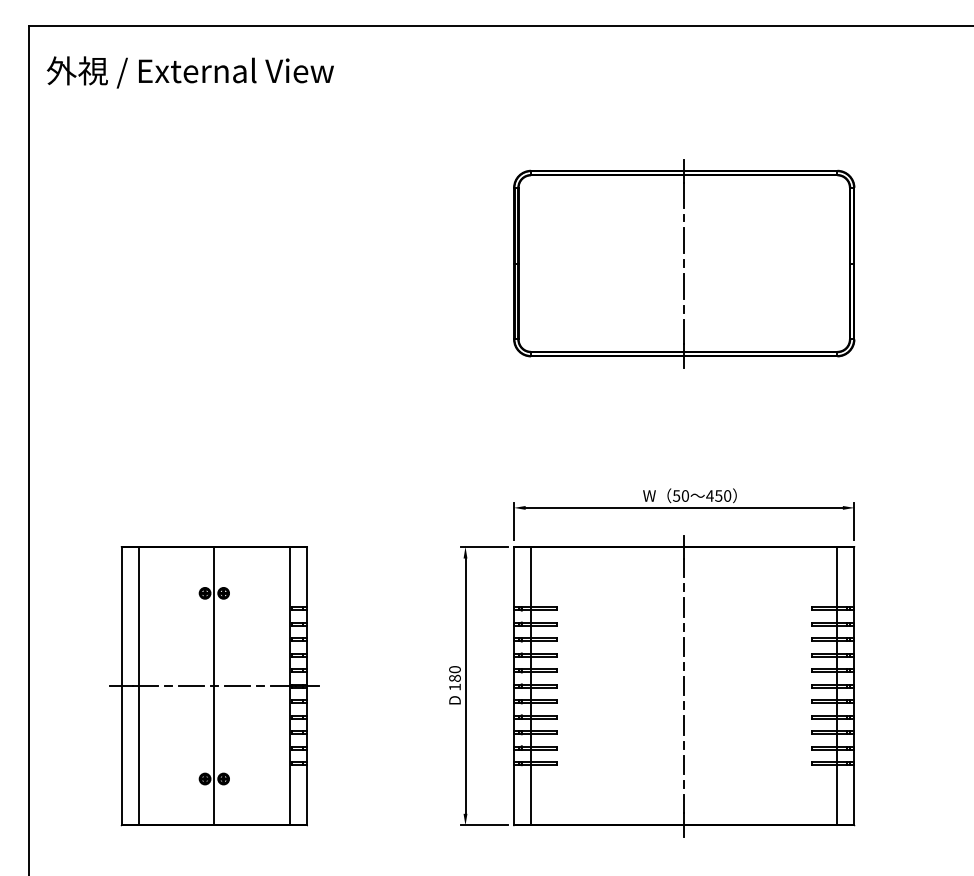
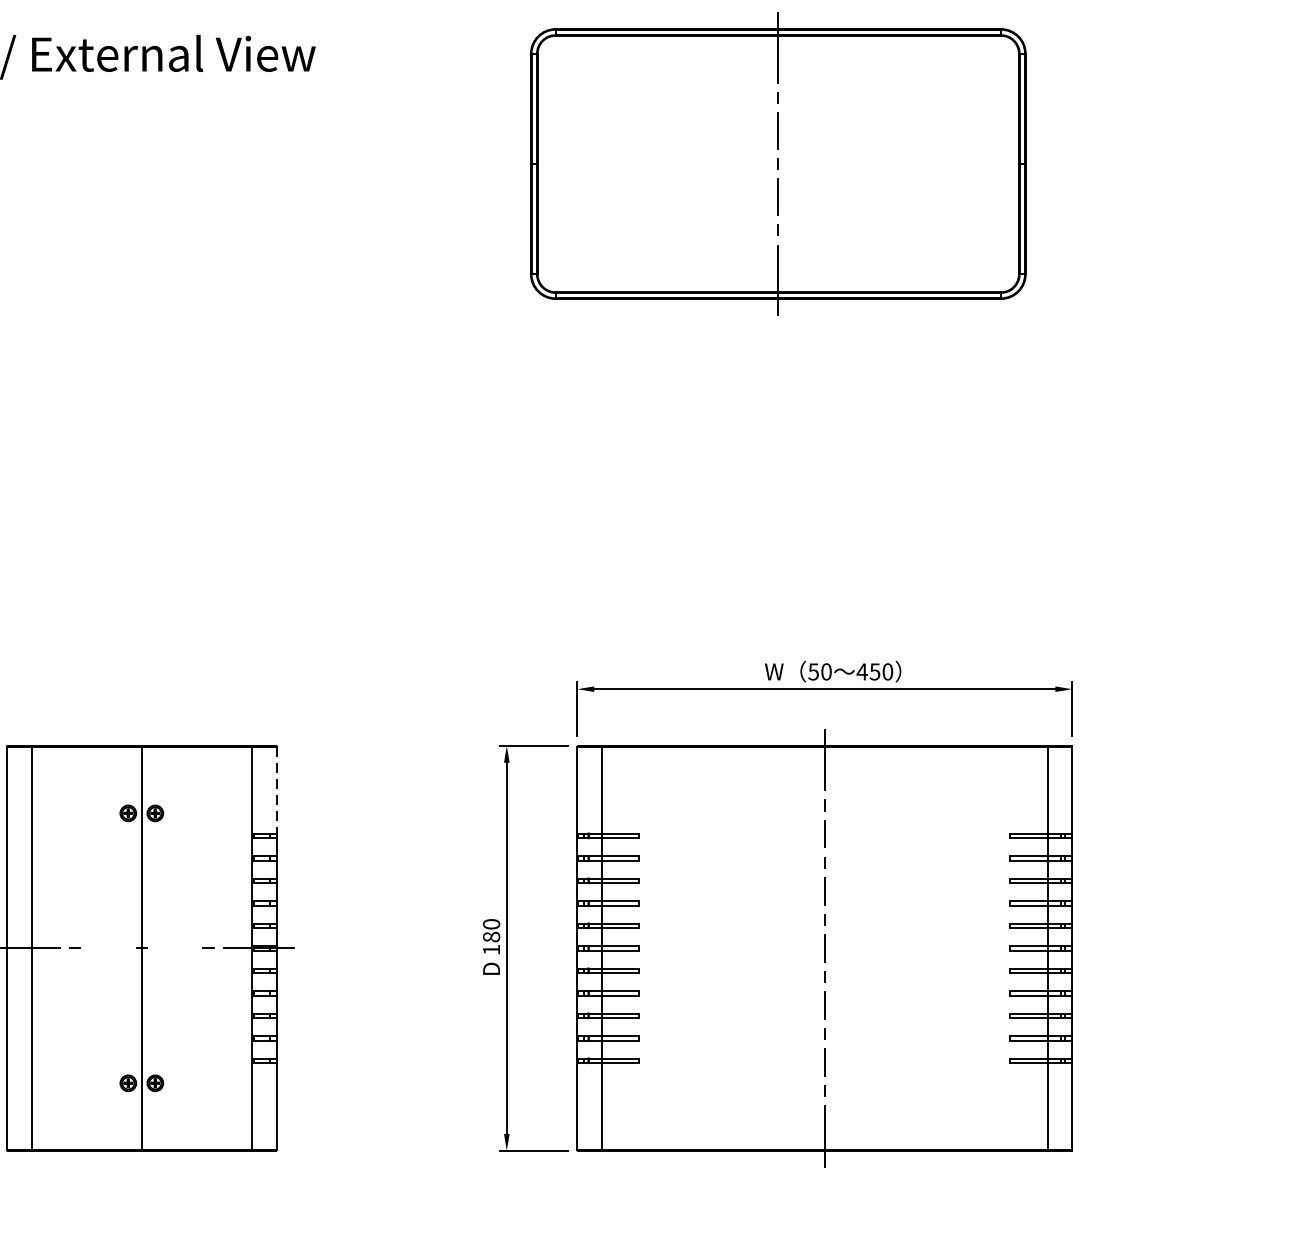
part: (684, 263) -> (778, 163), moved
line: (307, 577) -> (277, 790), solid -> dashed
line: (191, 686) -> (108, 948), removed
line: (236, 686) -> (173, 948), removed

